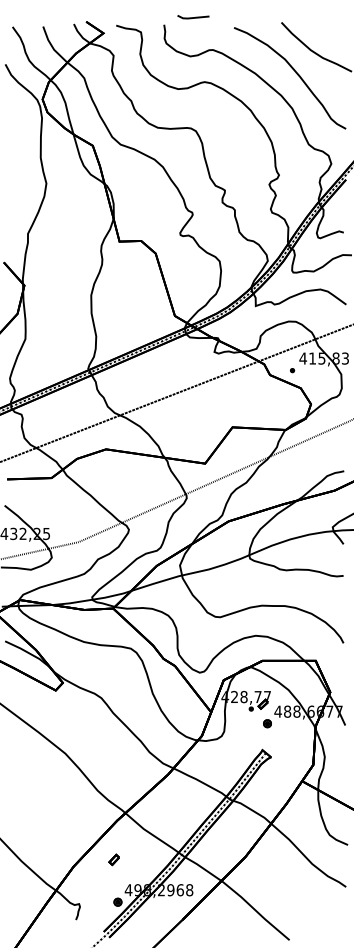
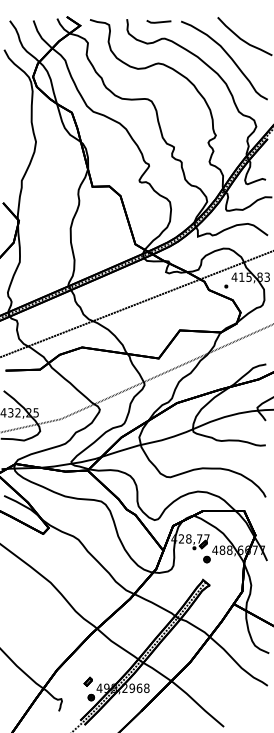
line: (193, 17) -> (159, 22), moved
part: (113, 859) -> (87, 681), moved

